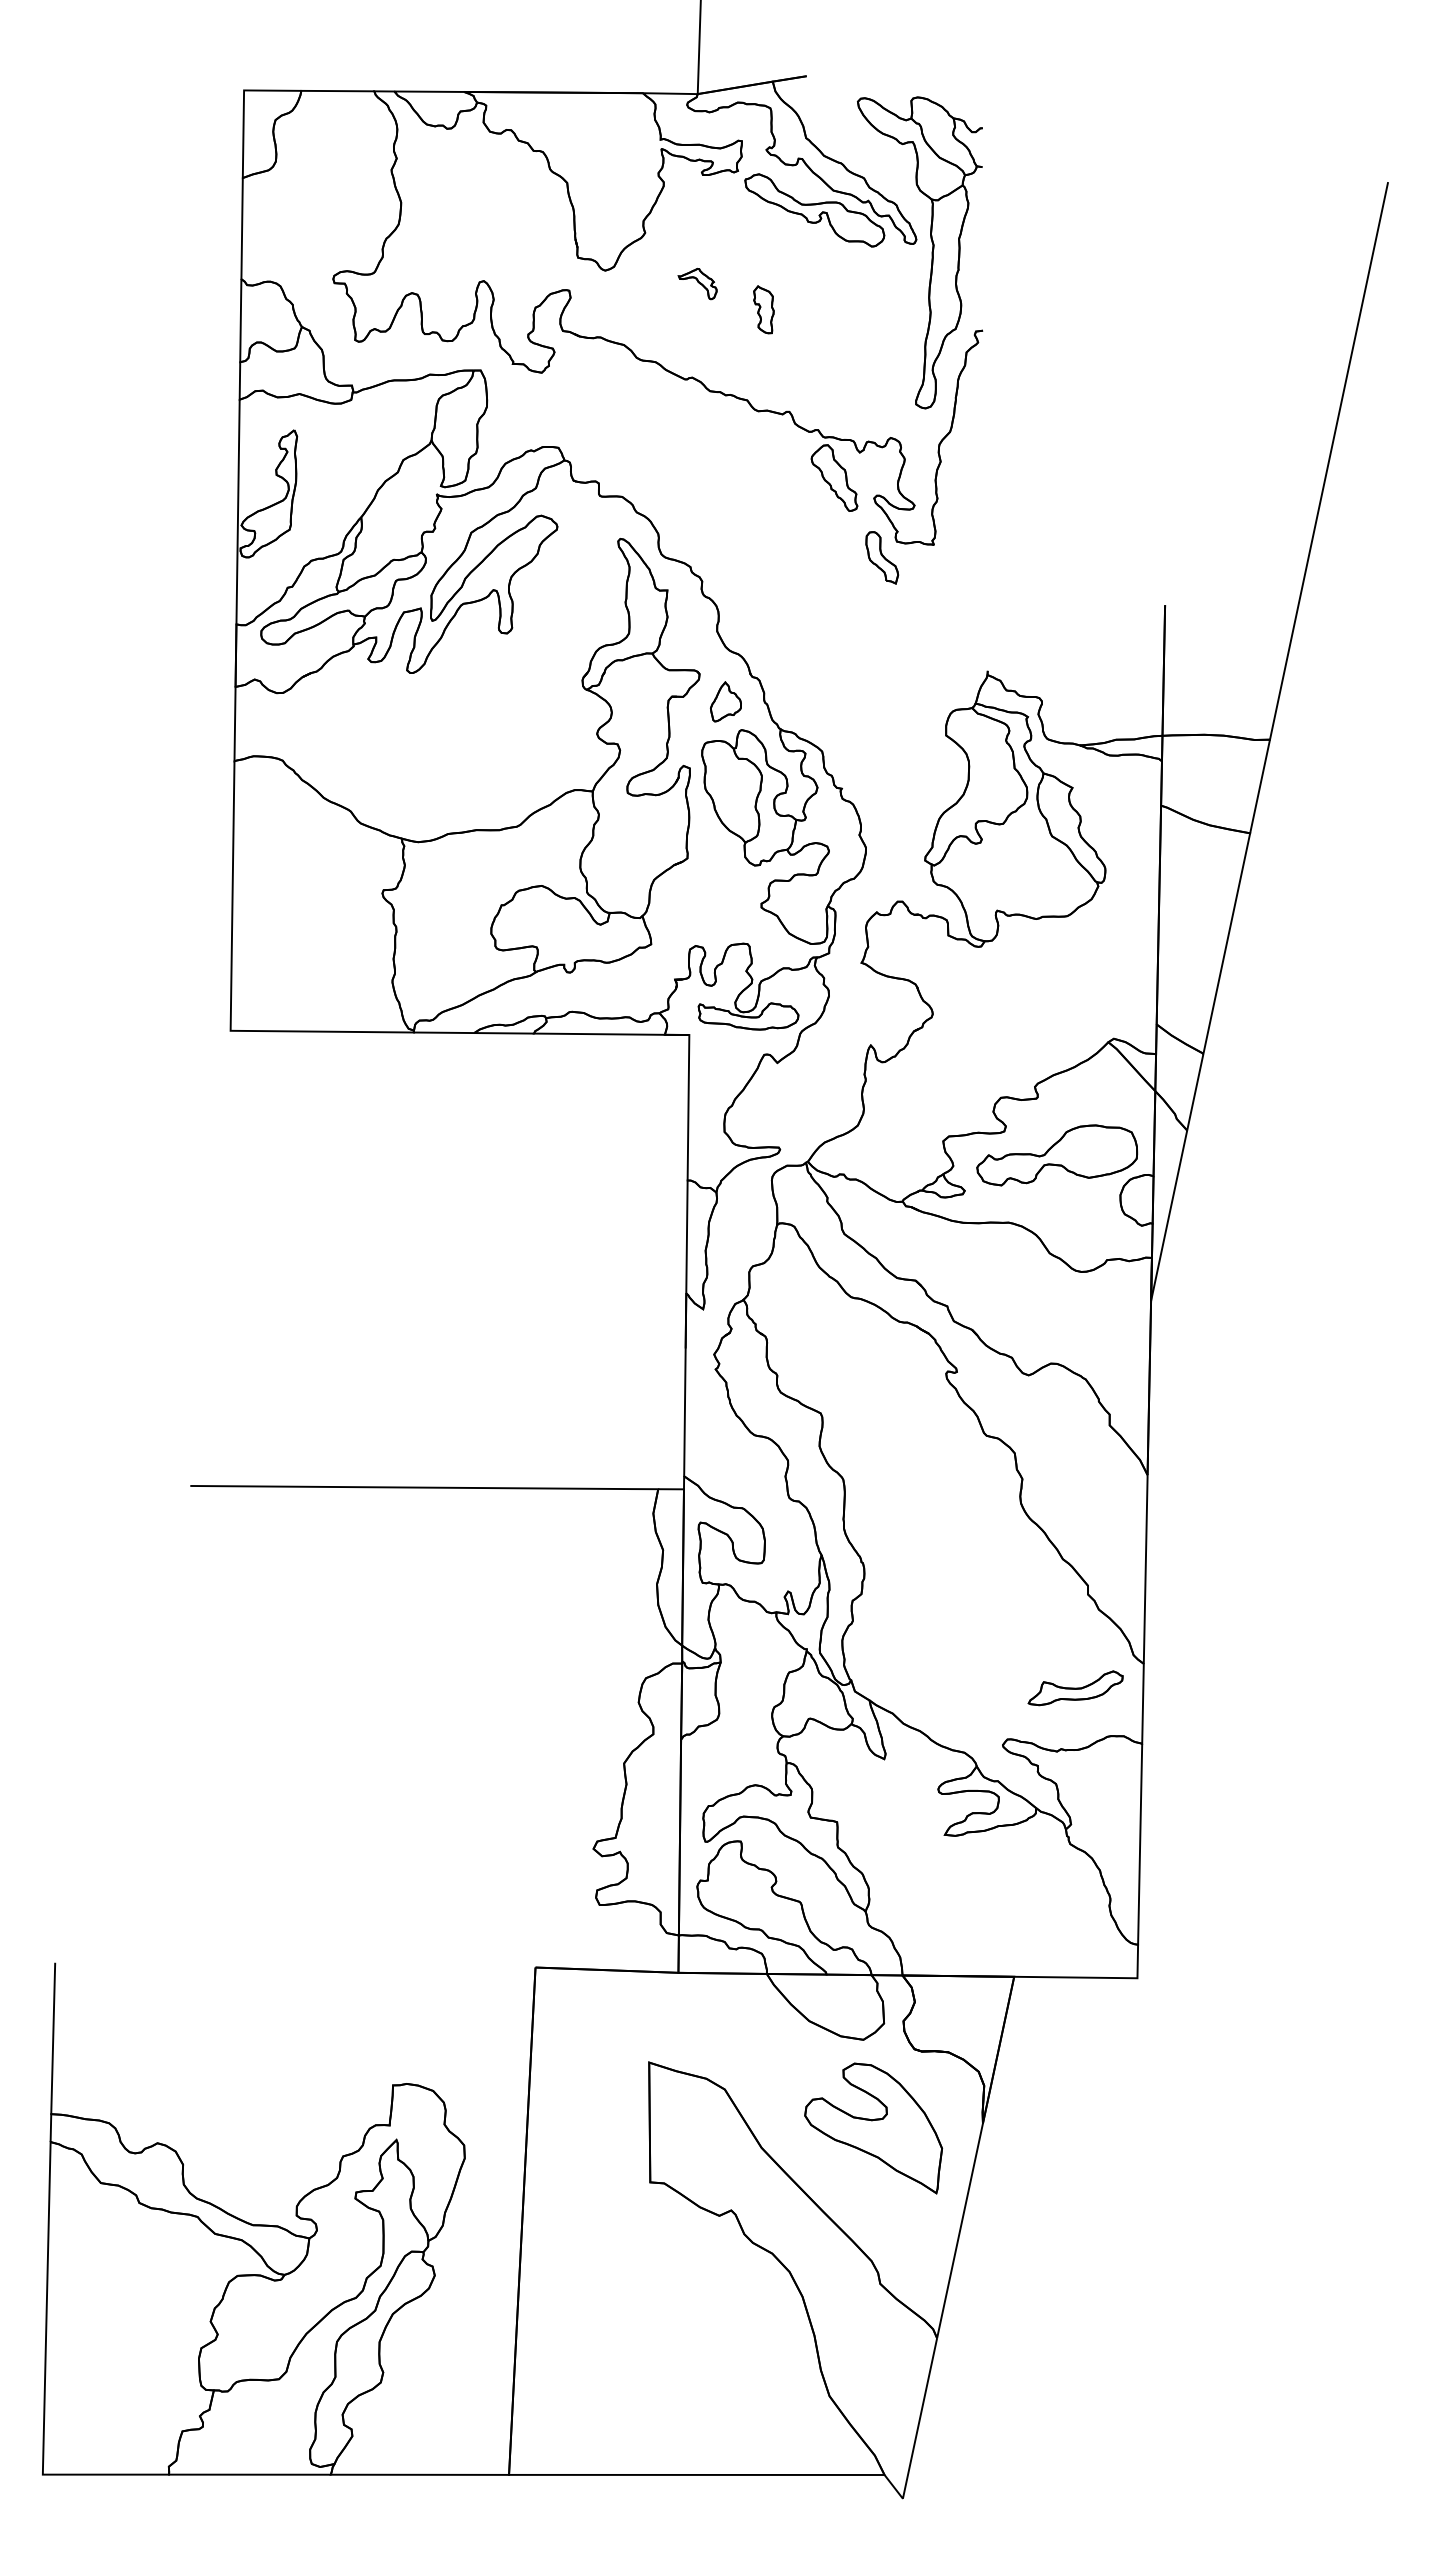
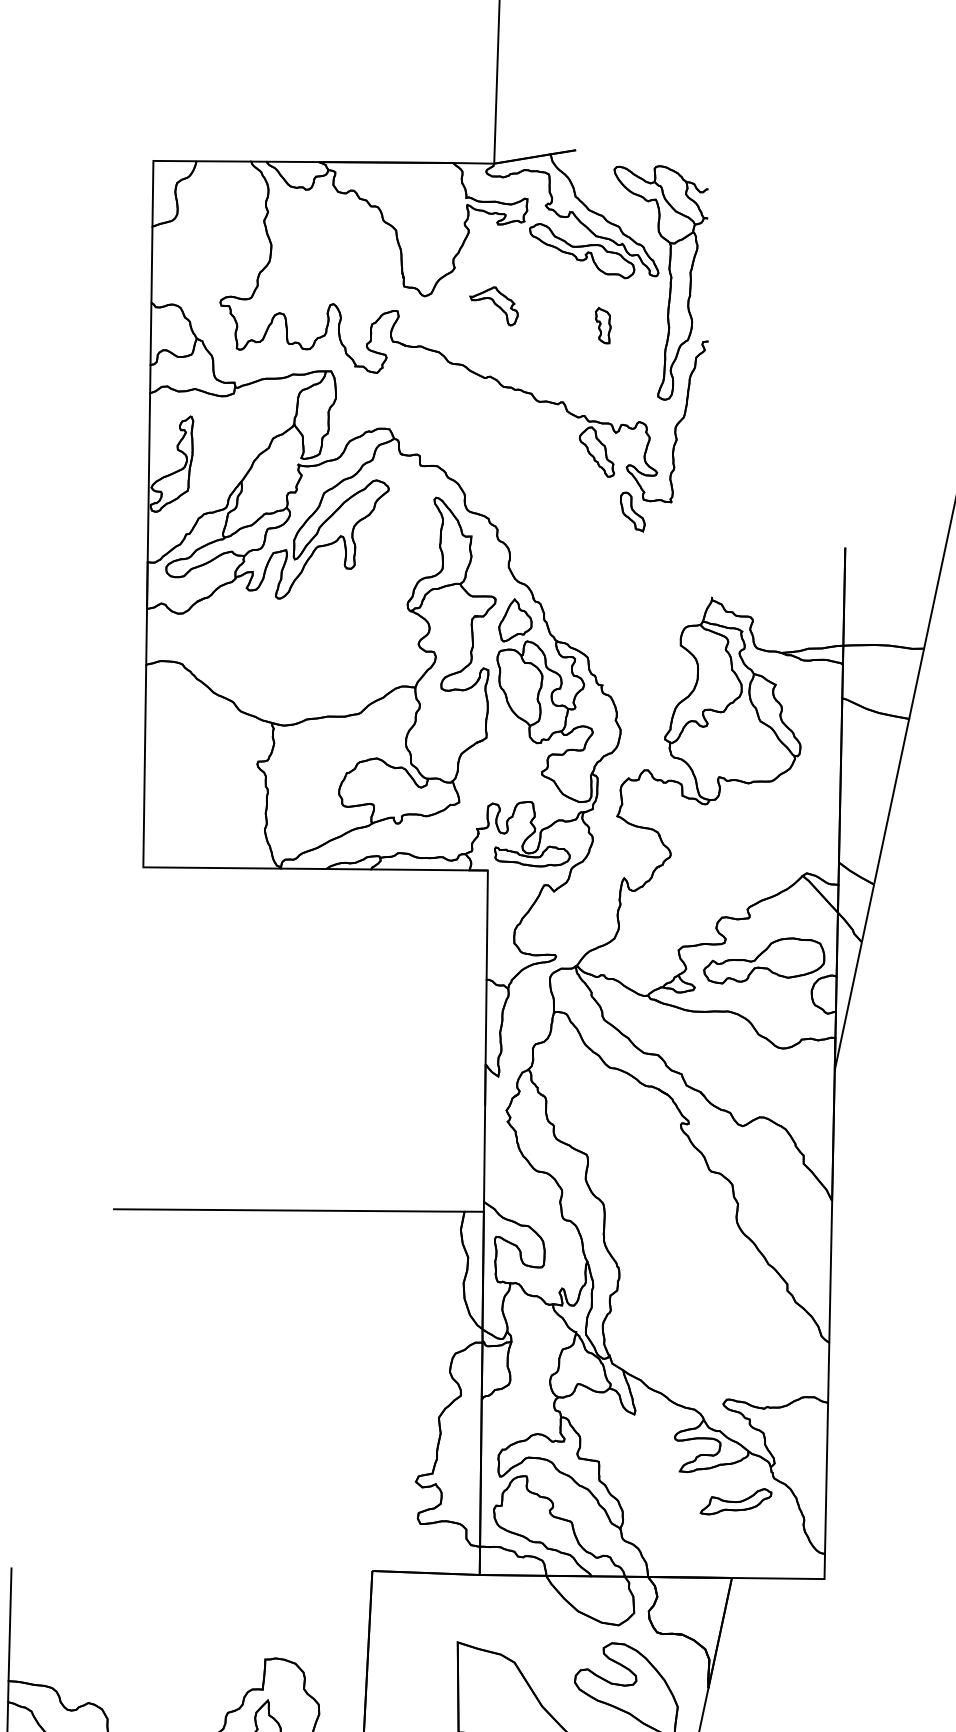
part: (697, 283) -> (494, 305), size x1.67
part: (763, 309) -> (602, 325), moved
part: (725, 701) -> (515, 619), size x1.43
part: (1075, 1688) -> (735, 1501), moved

